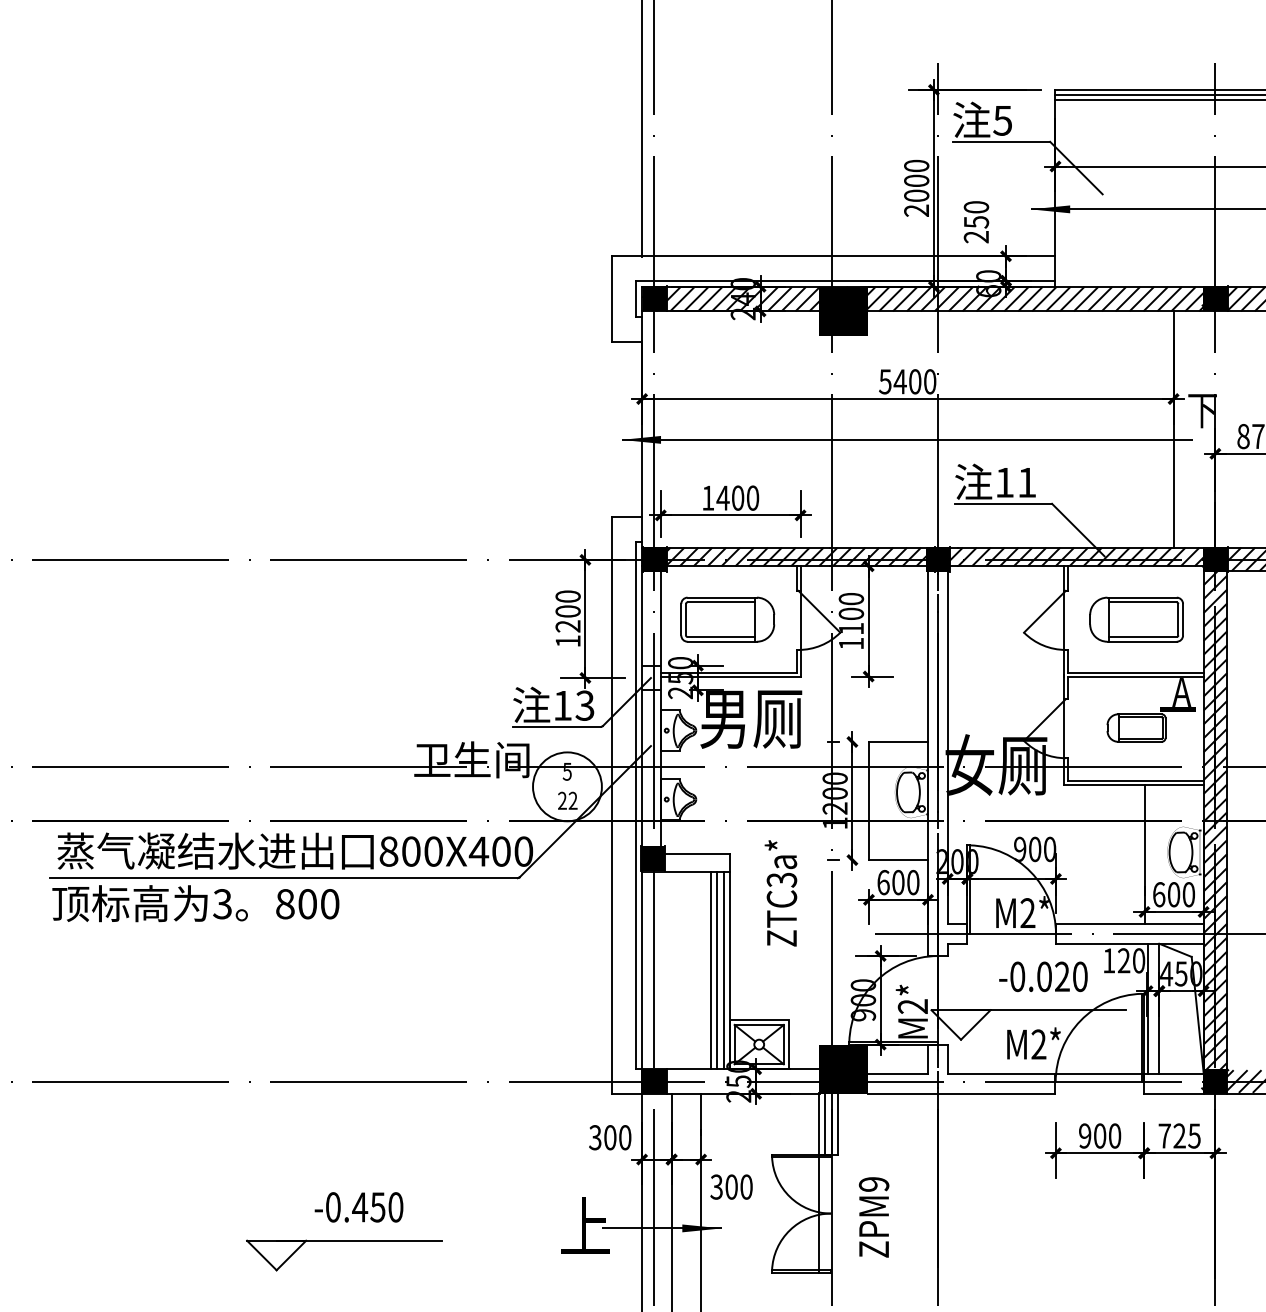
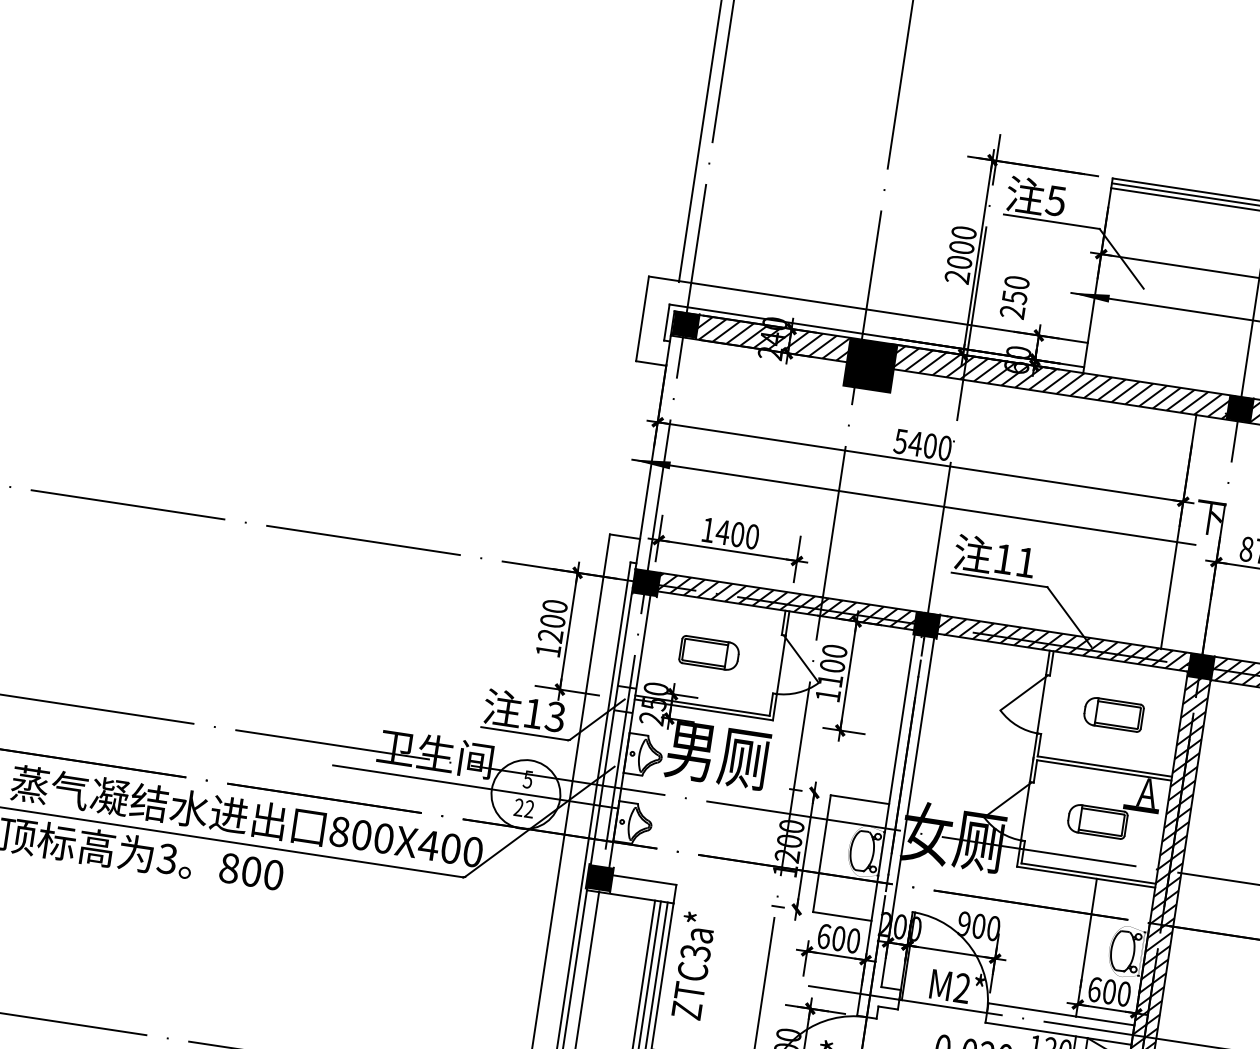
part: (727, 619) -> (709, 653), size x0.62
part: (1136, 619) -> (1113, 714), size x0.62
line: (516, 786) -> (475, 786), added
text: (780, 893) -> (692, 965), moved

